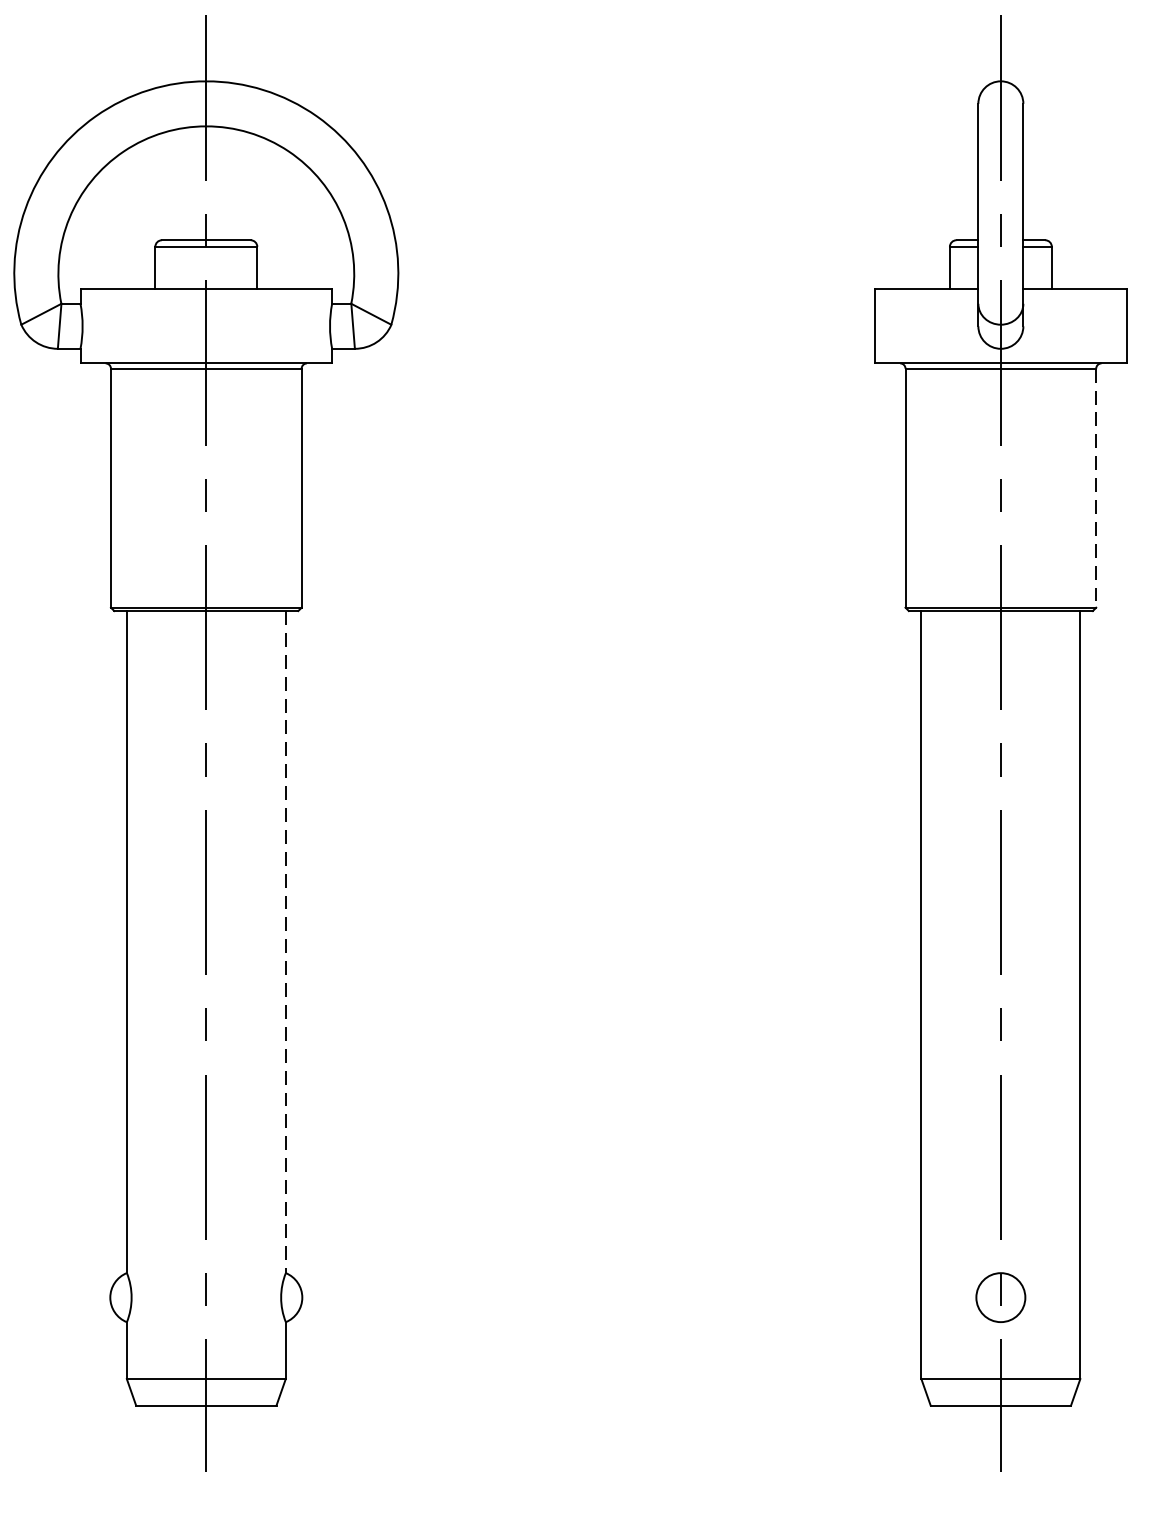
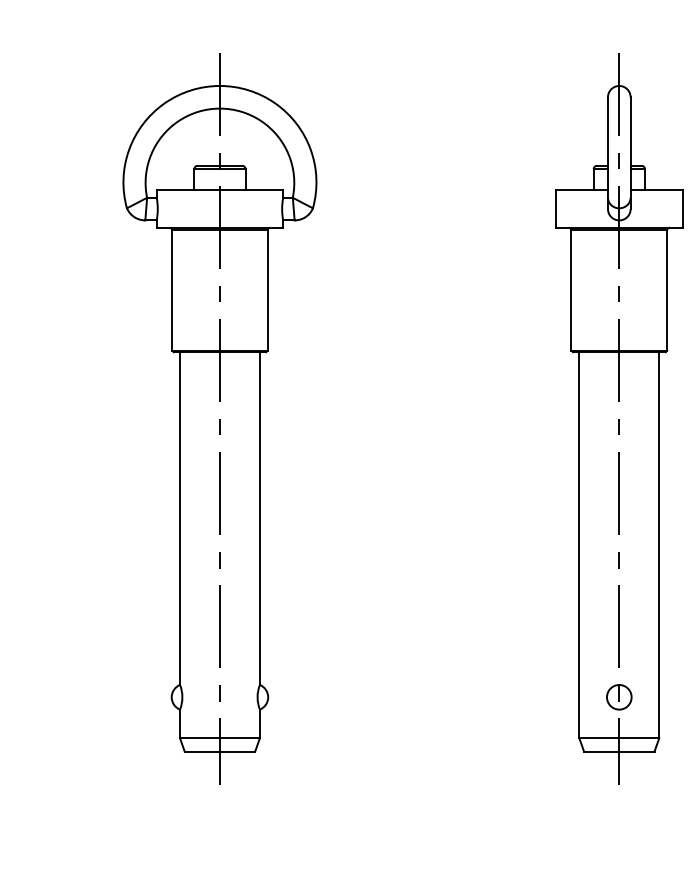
line: (1096, 488) -> (667, 290), dashed -> solid
line: (284, 943) -> (259, 519), dashed -> solid

